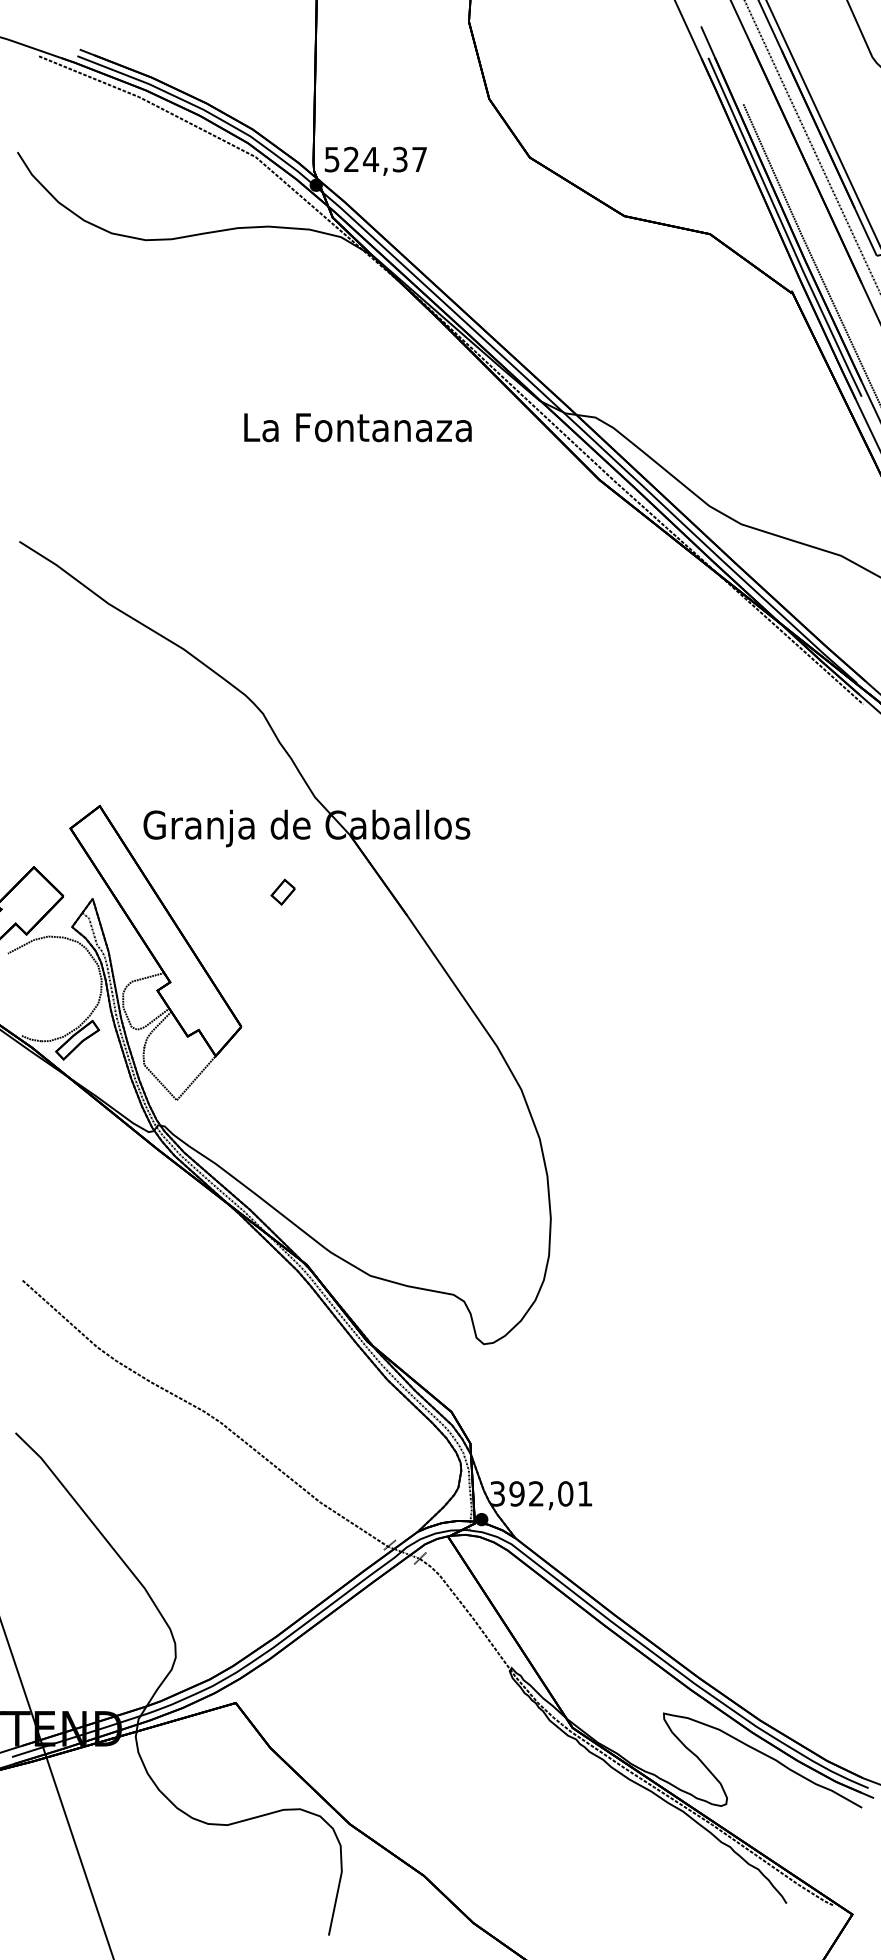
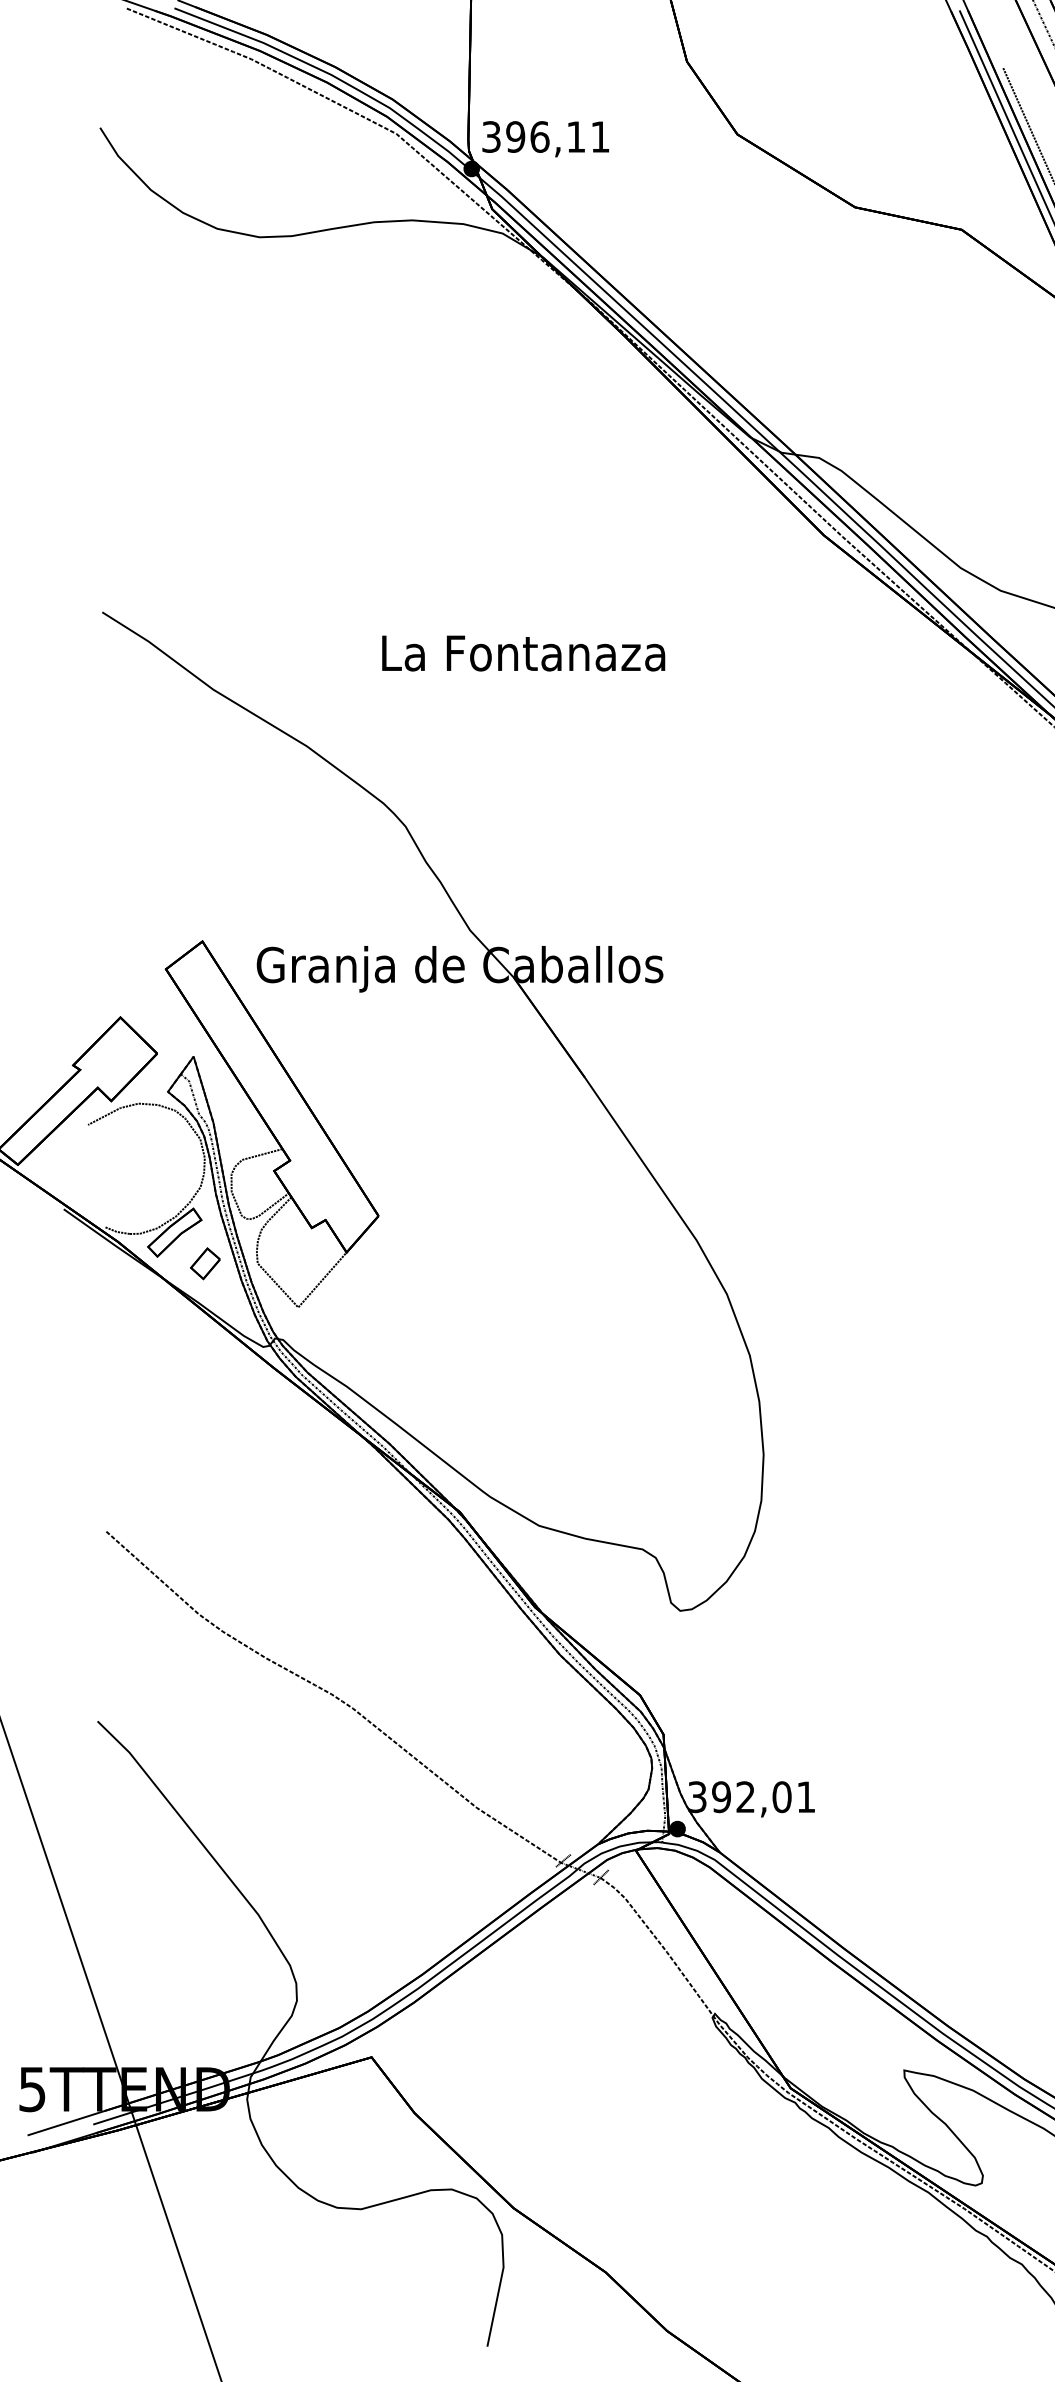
text: (375, 159) -> (545, 136), 524,37 -> 396,11
text: (357, 427) -> (523, 653), moved
part: (282, 891) -> (204, 1262), moved

